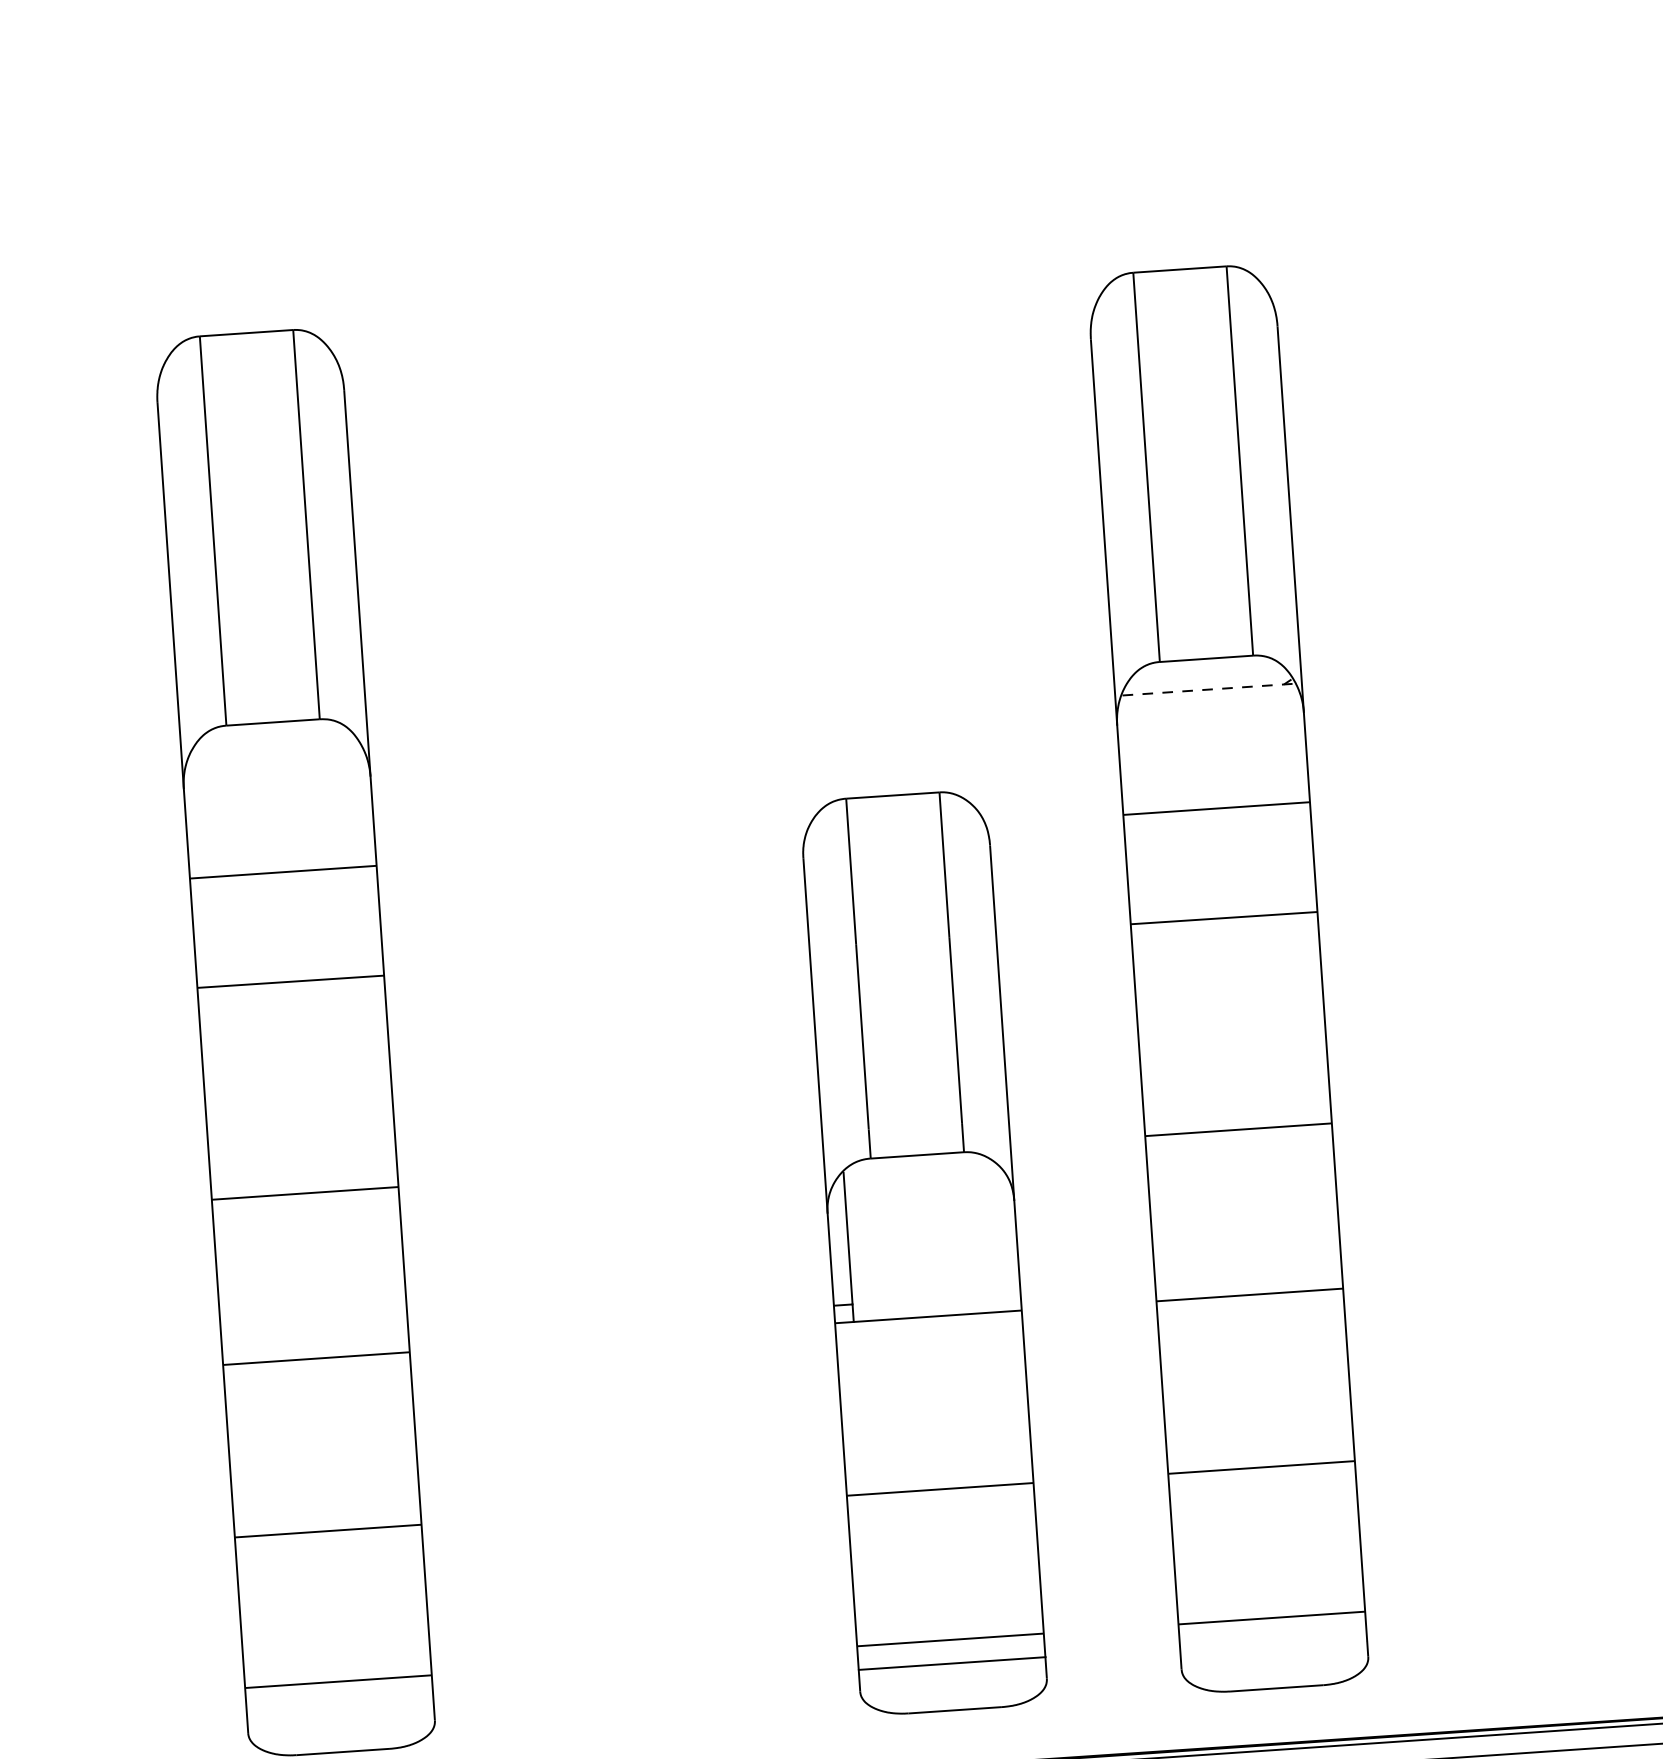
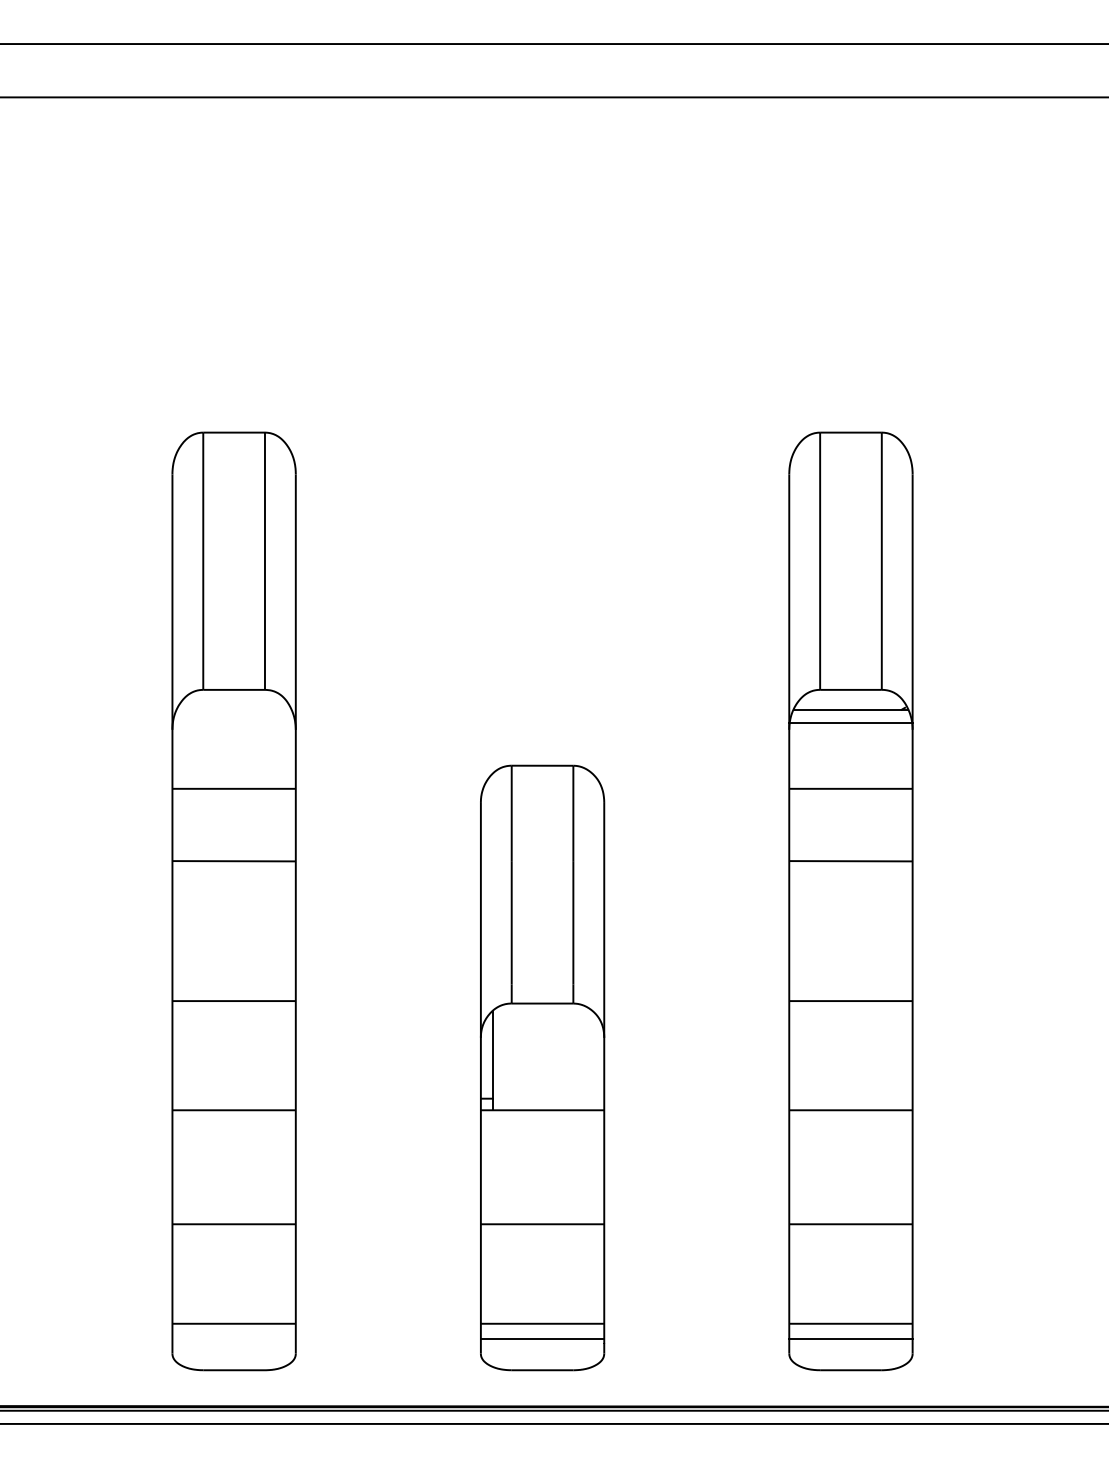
line: (1207, 690) -> (850, 710), dashed -> solid
line: (1209, 708) -> (850, 722), added
part: (923, 1252) -> (542, 1067), moved
line: (1272, 1641) -> (850, 1339), added

